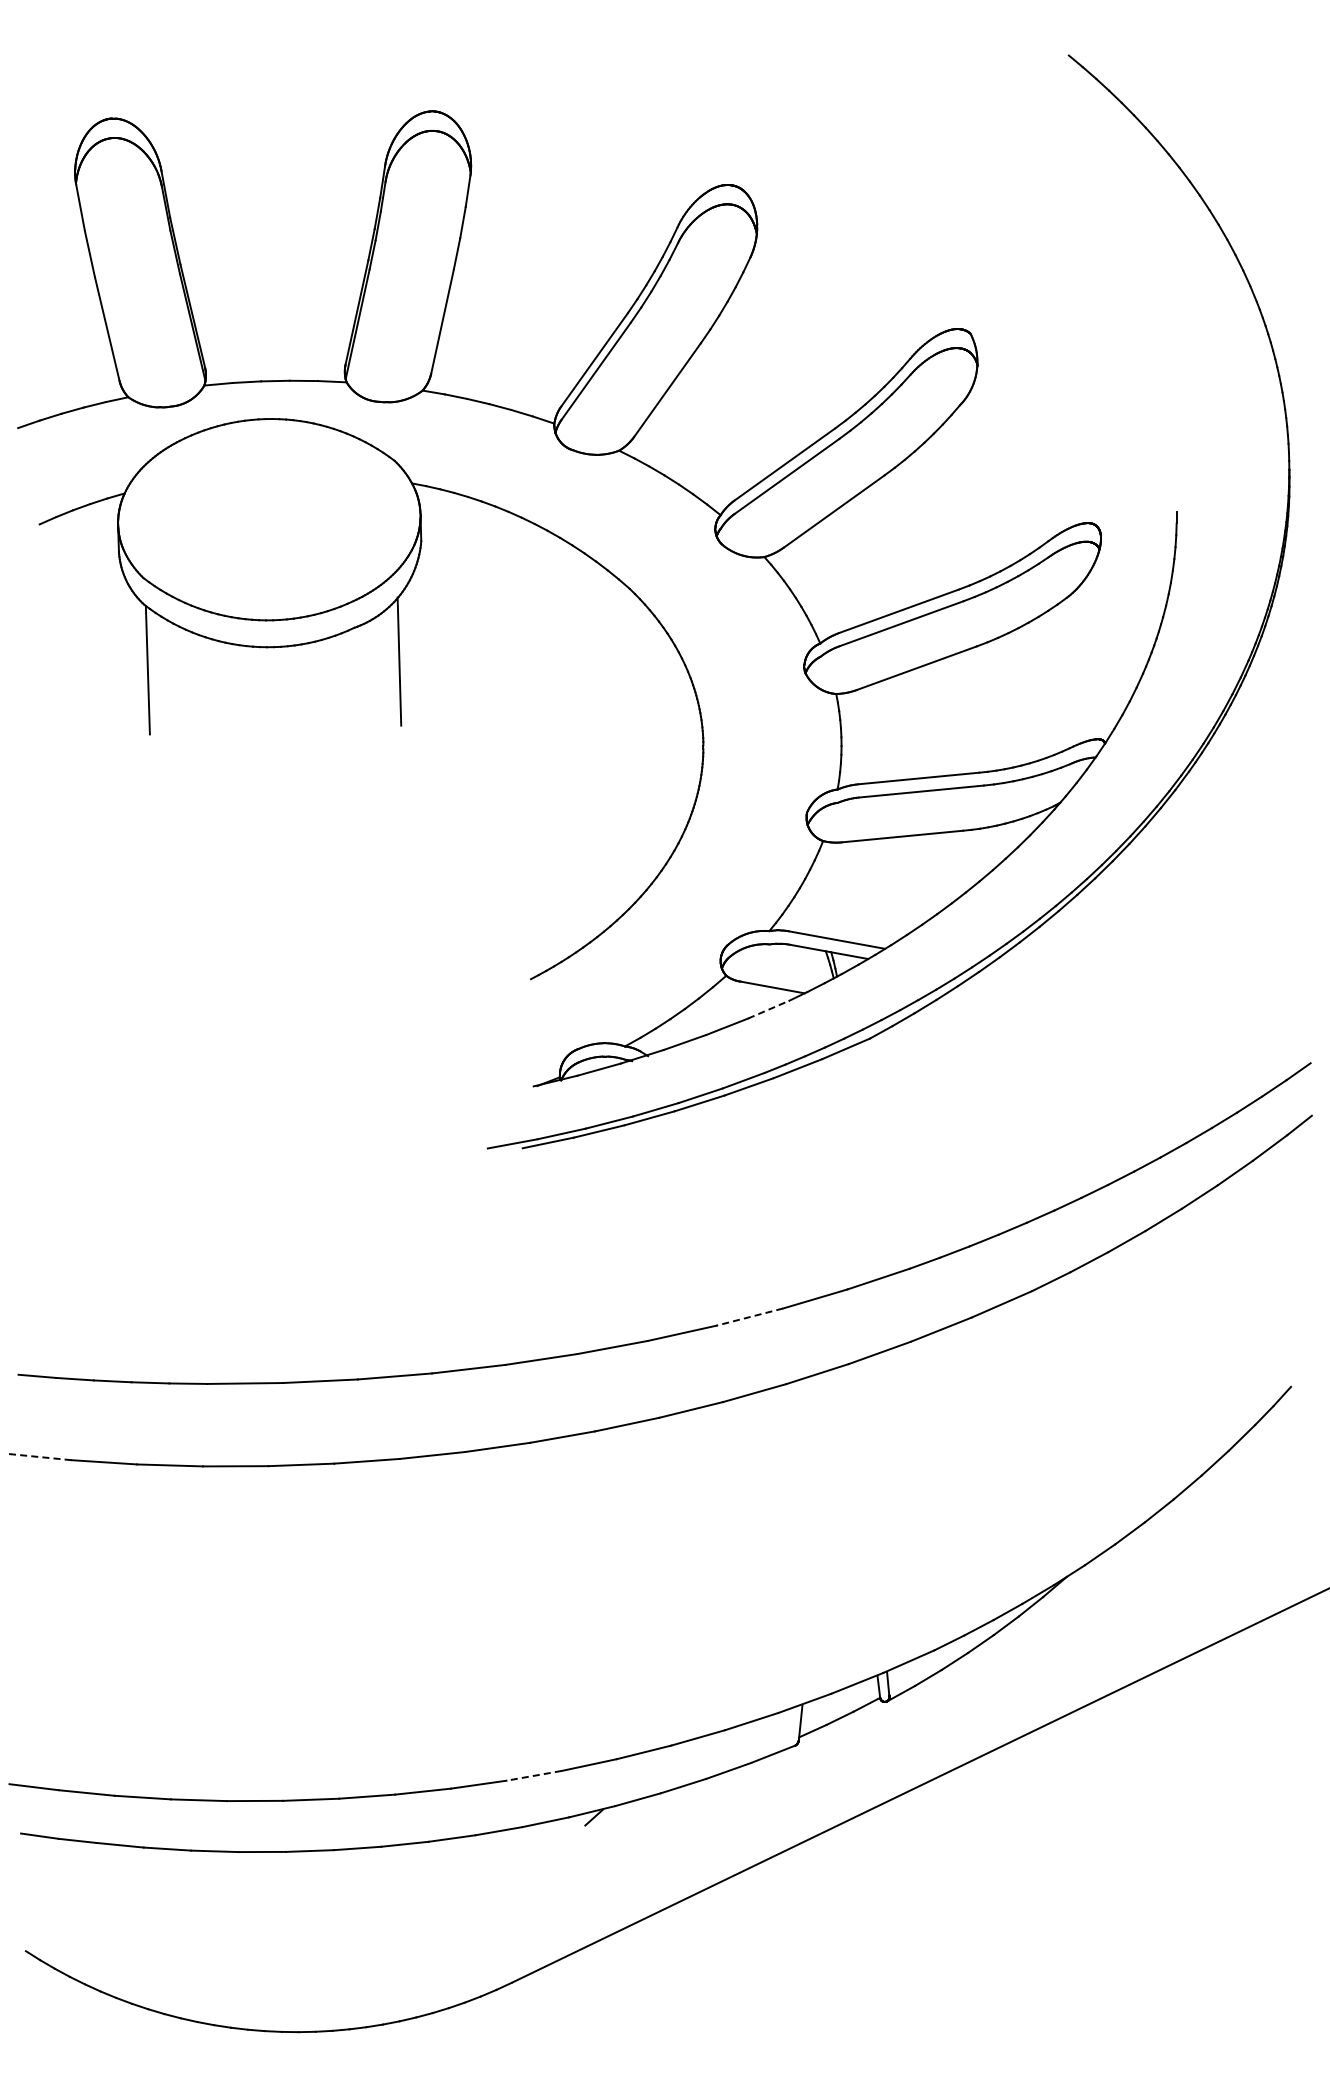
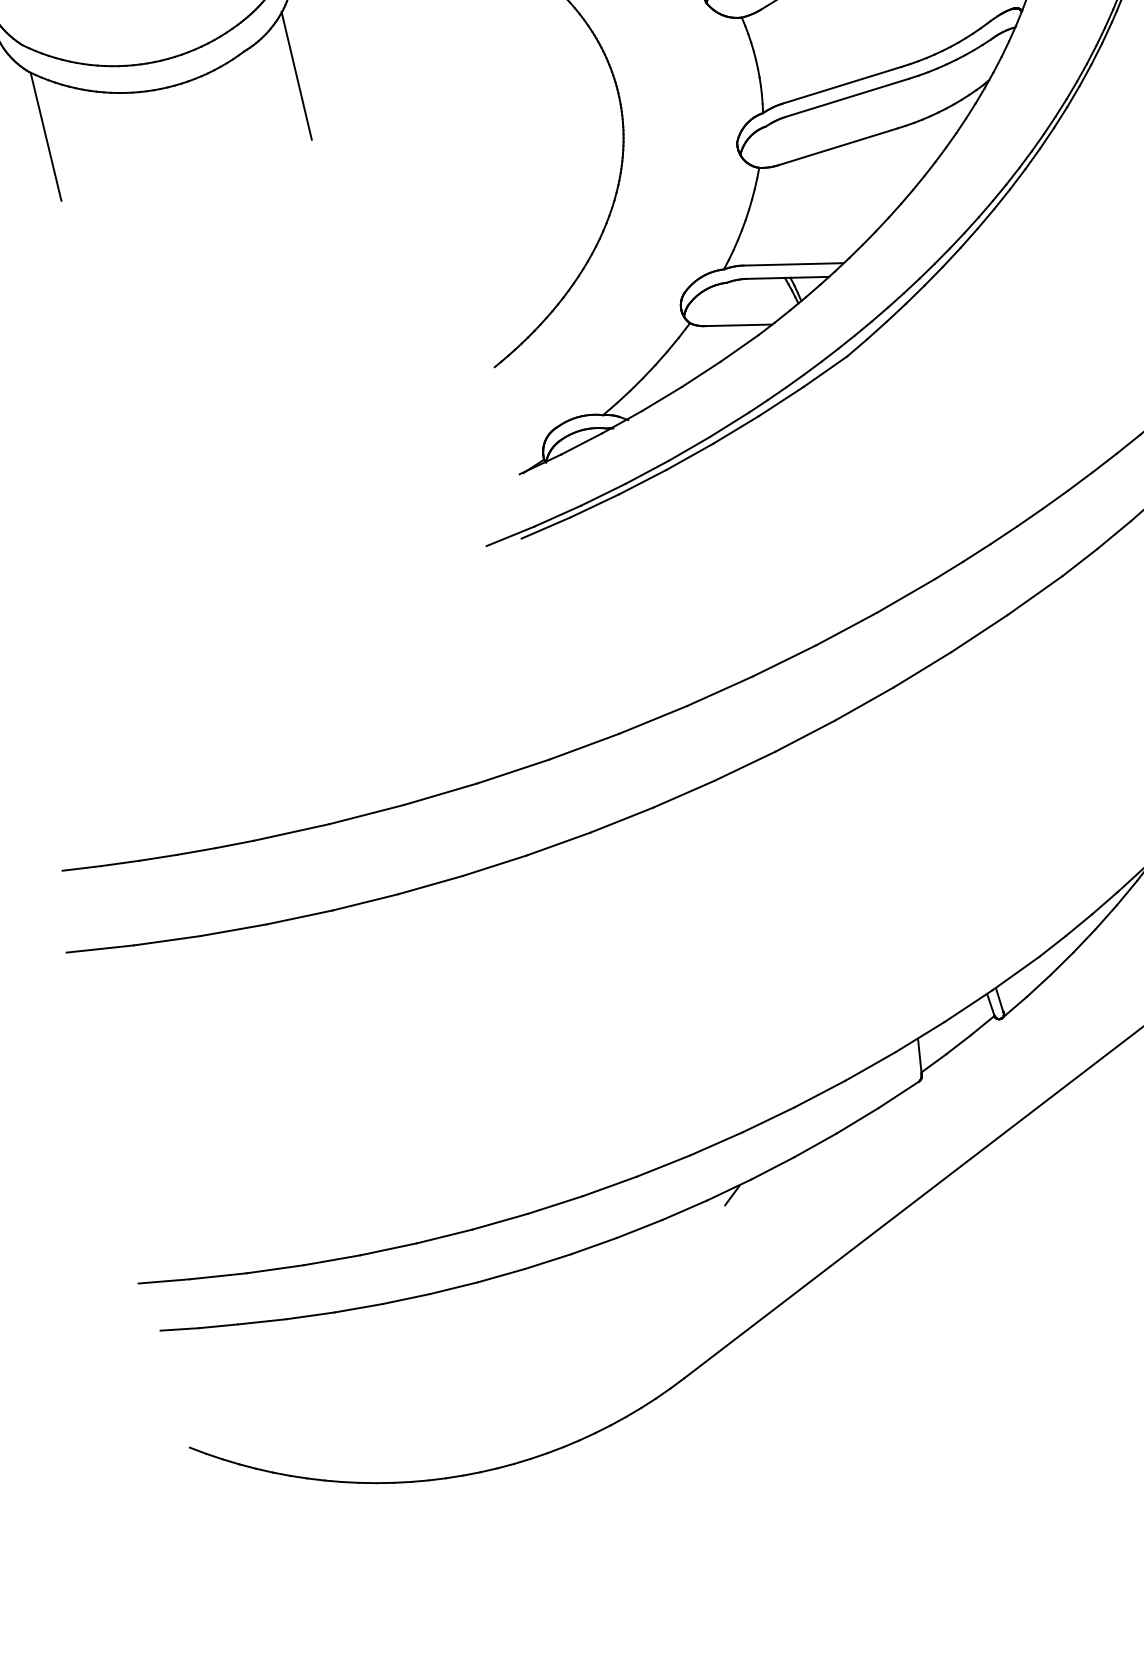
line: (768, 1009) -> (739, 348), dashed -> solid
line: (749, 1317) -> (784, 661), dashed -> solid
line: (38, 1456) -> (99, 948), dashed -> solid
line: (533, 1775) -> (662, 1165), dashed -> solid

